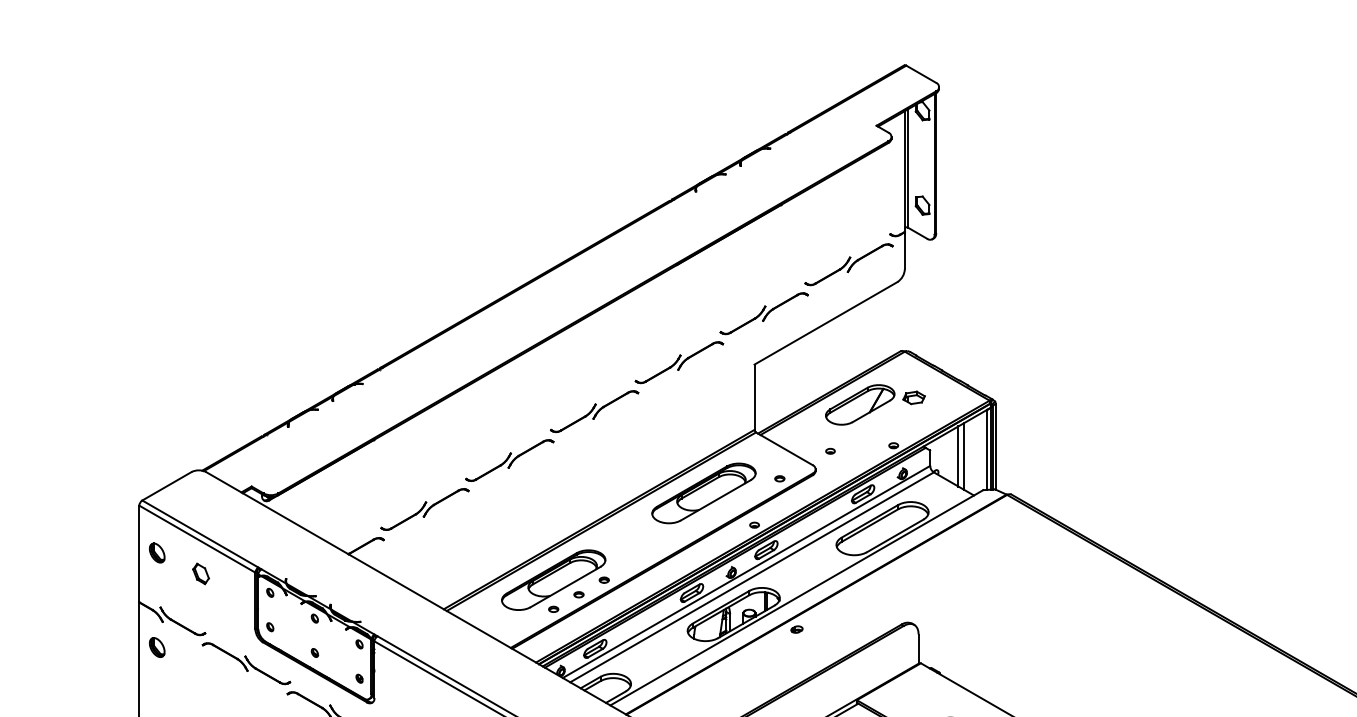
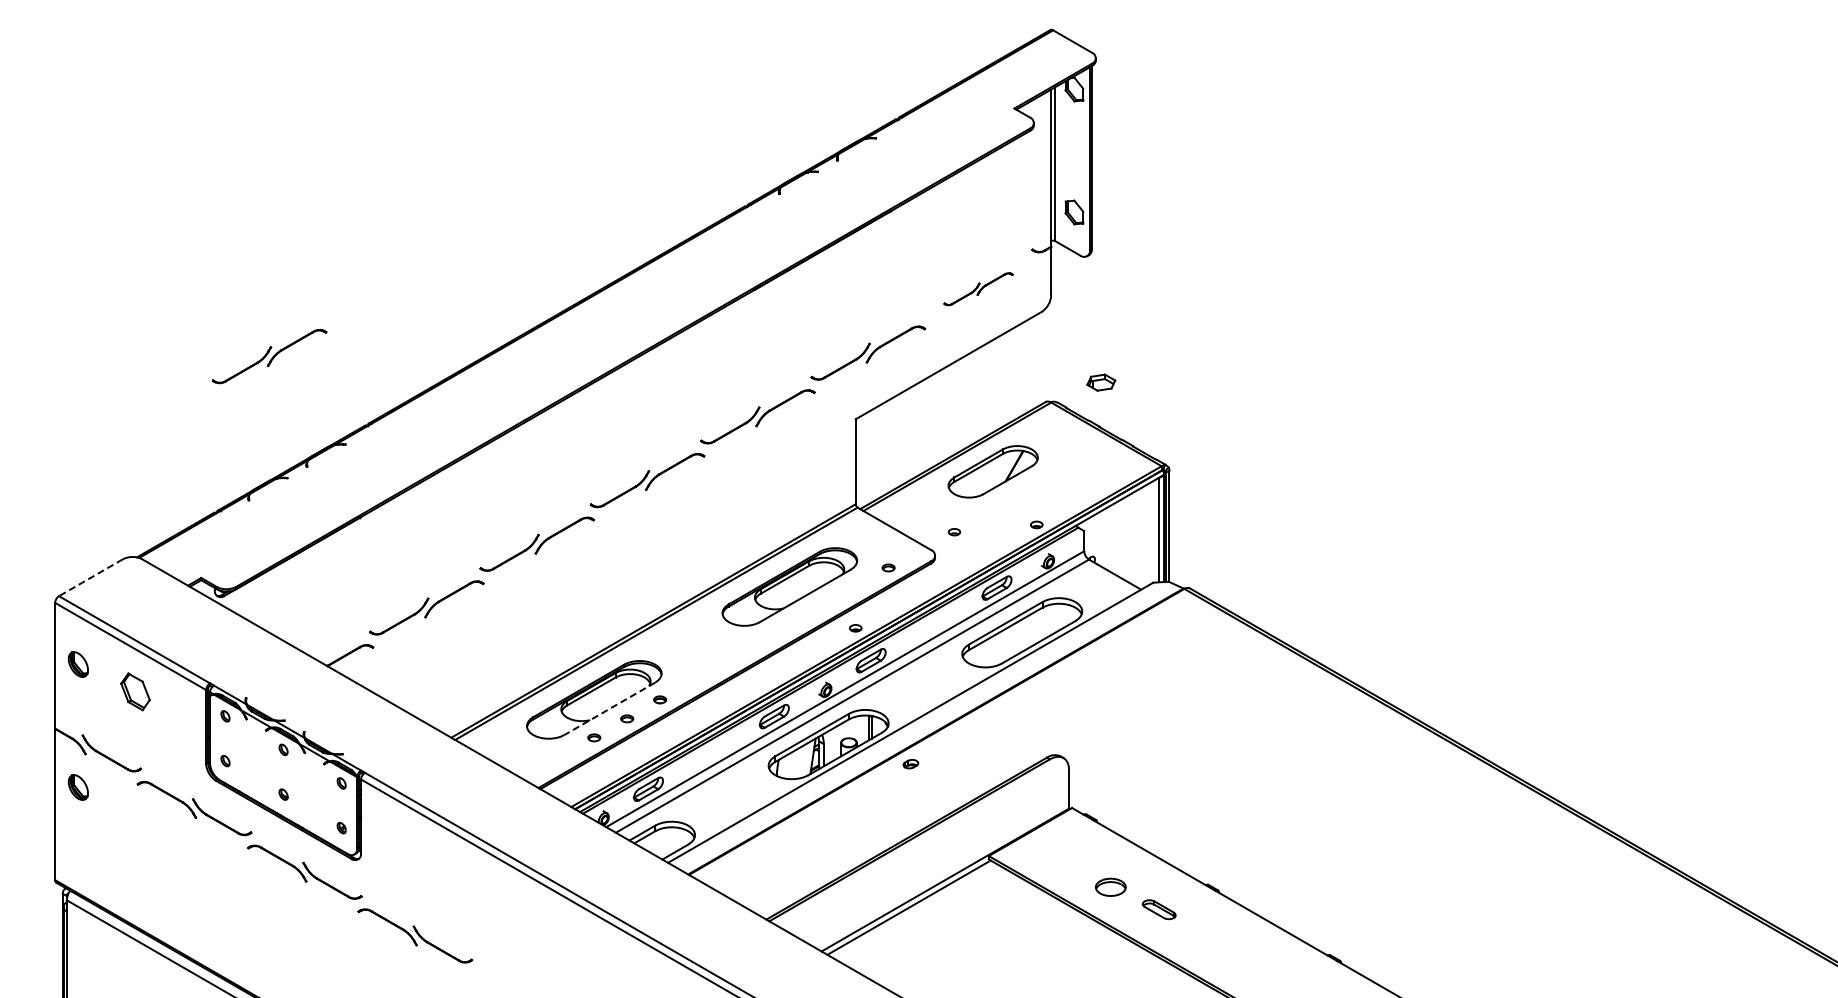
part: (848, 264) -> (978, 288), size x0.6
part: (304, 316) -> (269, 356), added
part: (914, 397) -> (1101, 382), moved
line: (958, 456) -> (1120, 538), removed
line: (964, 456) -> (1128, 538), removed
line: (166, 486) -> (90, 577), solid -> dashed
part: (201, 573) -> (135, 691), size x1.4
line: (565, 586) -> (609, 708), solid -> dashed

